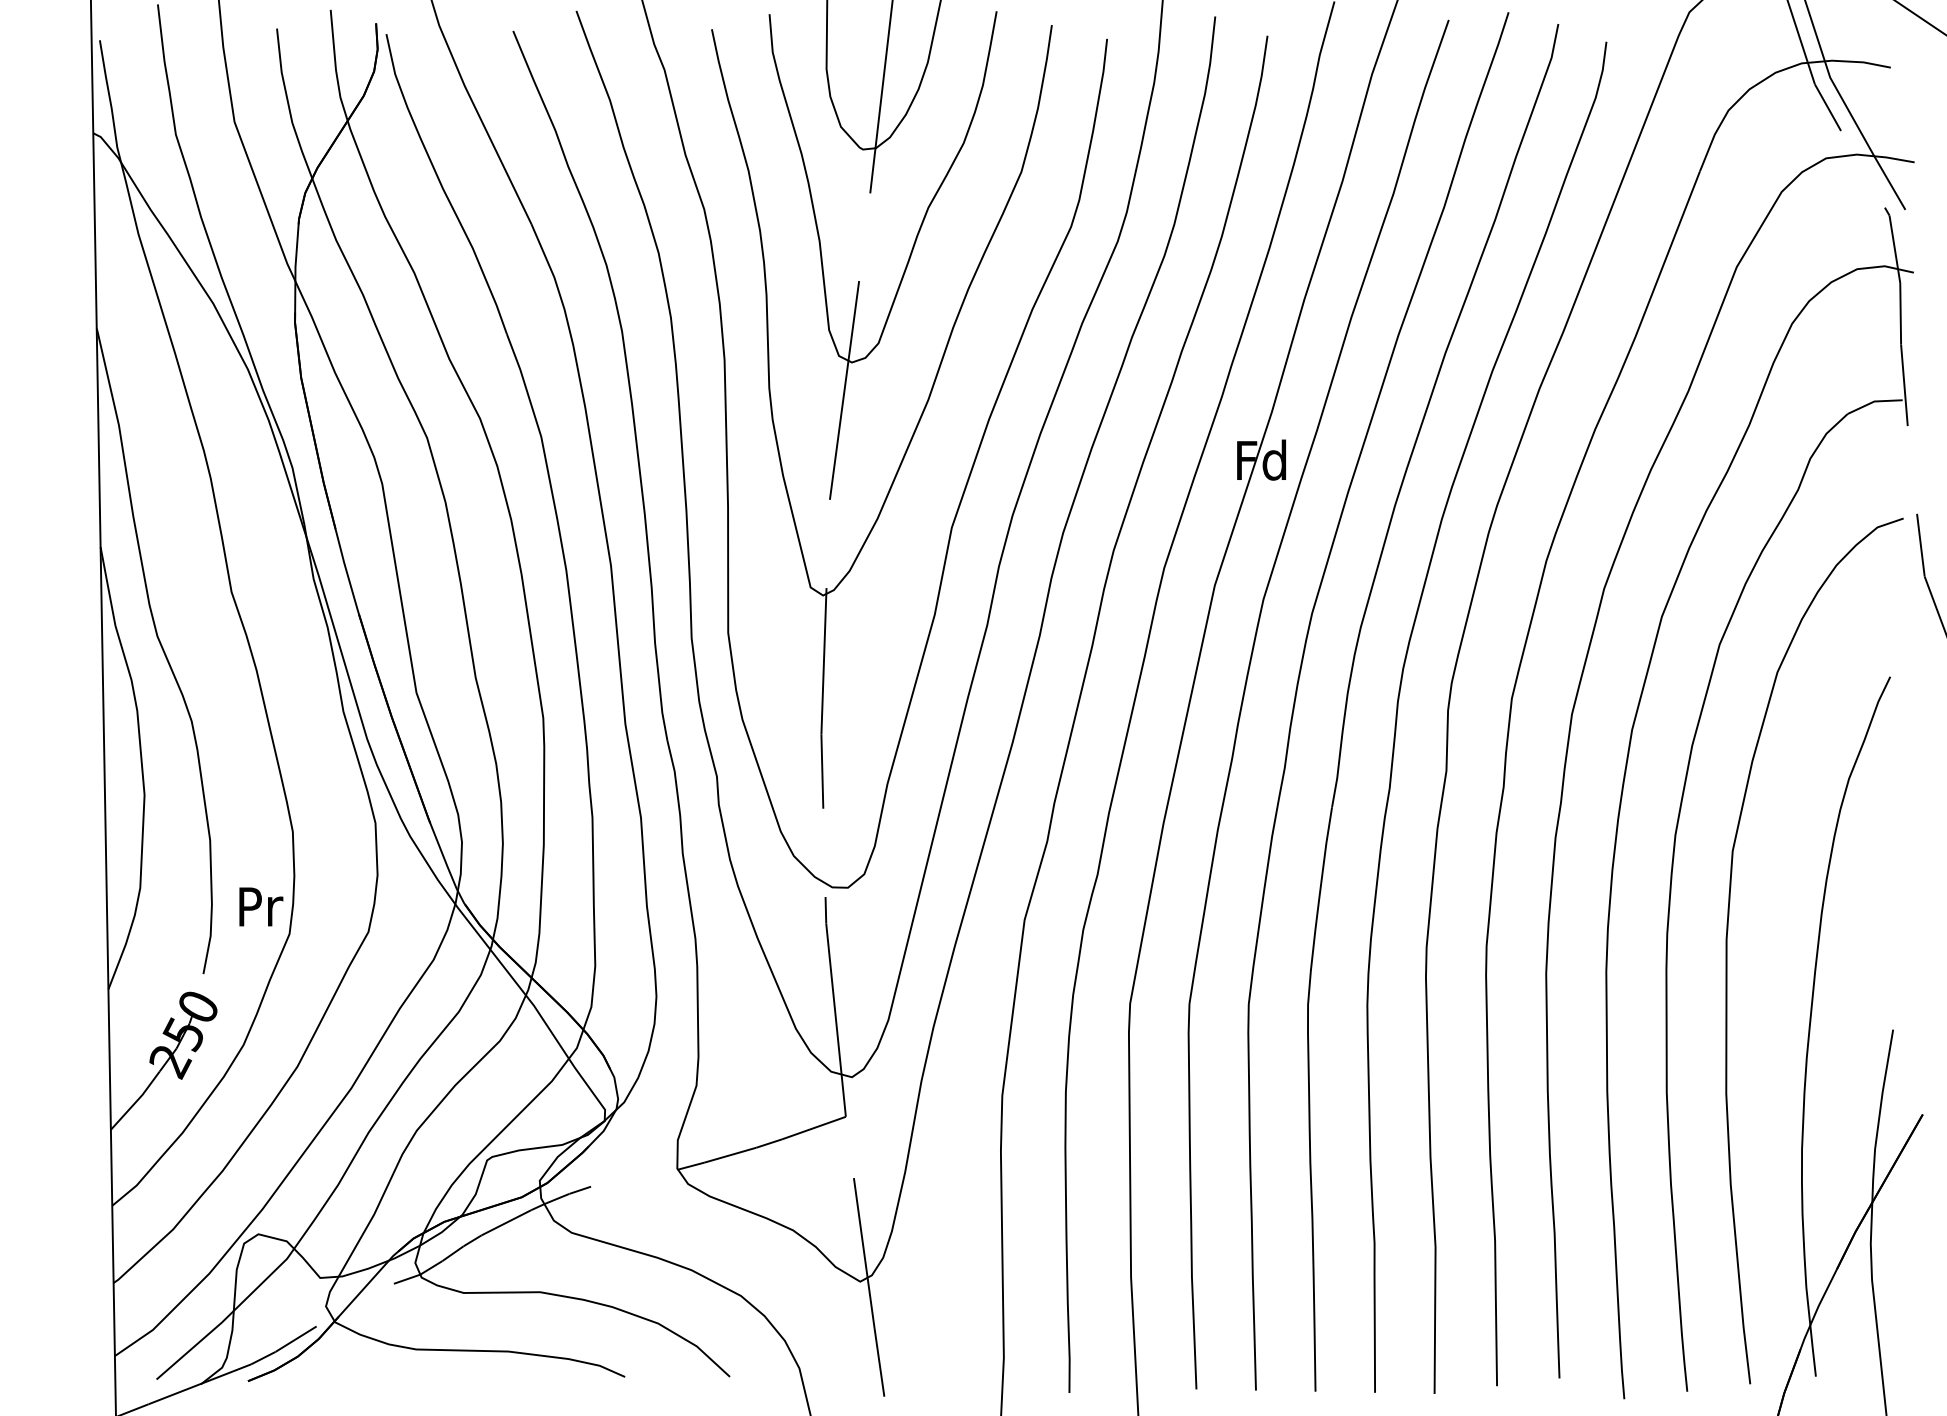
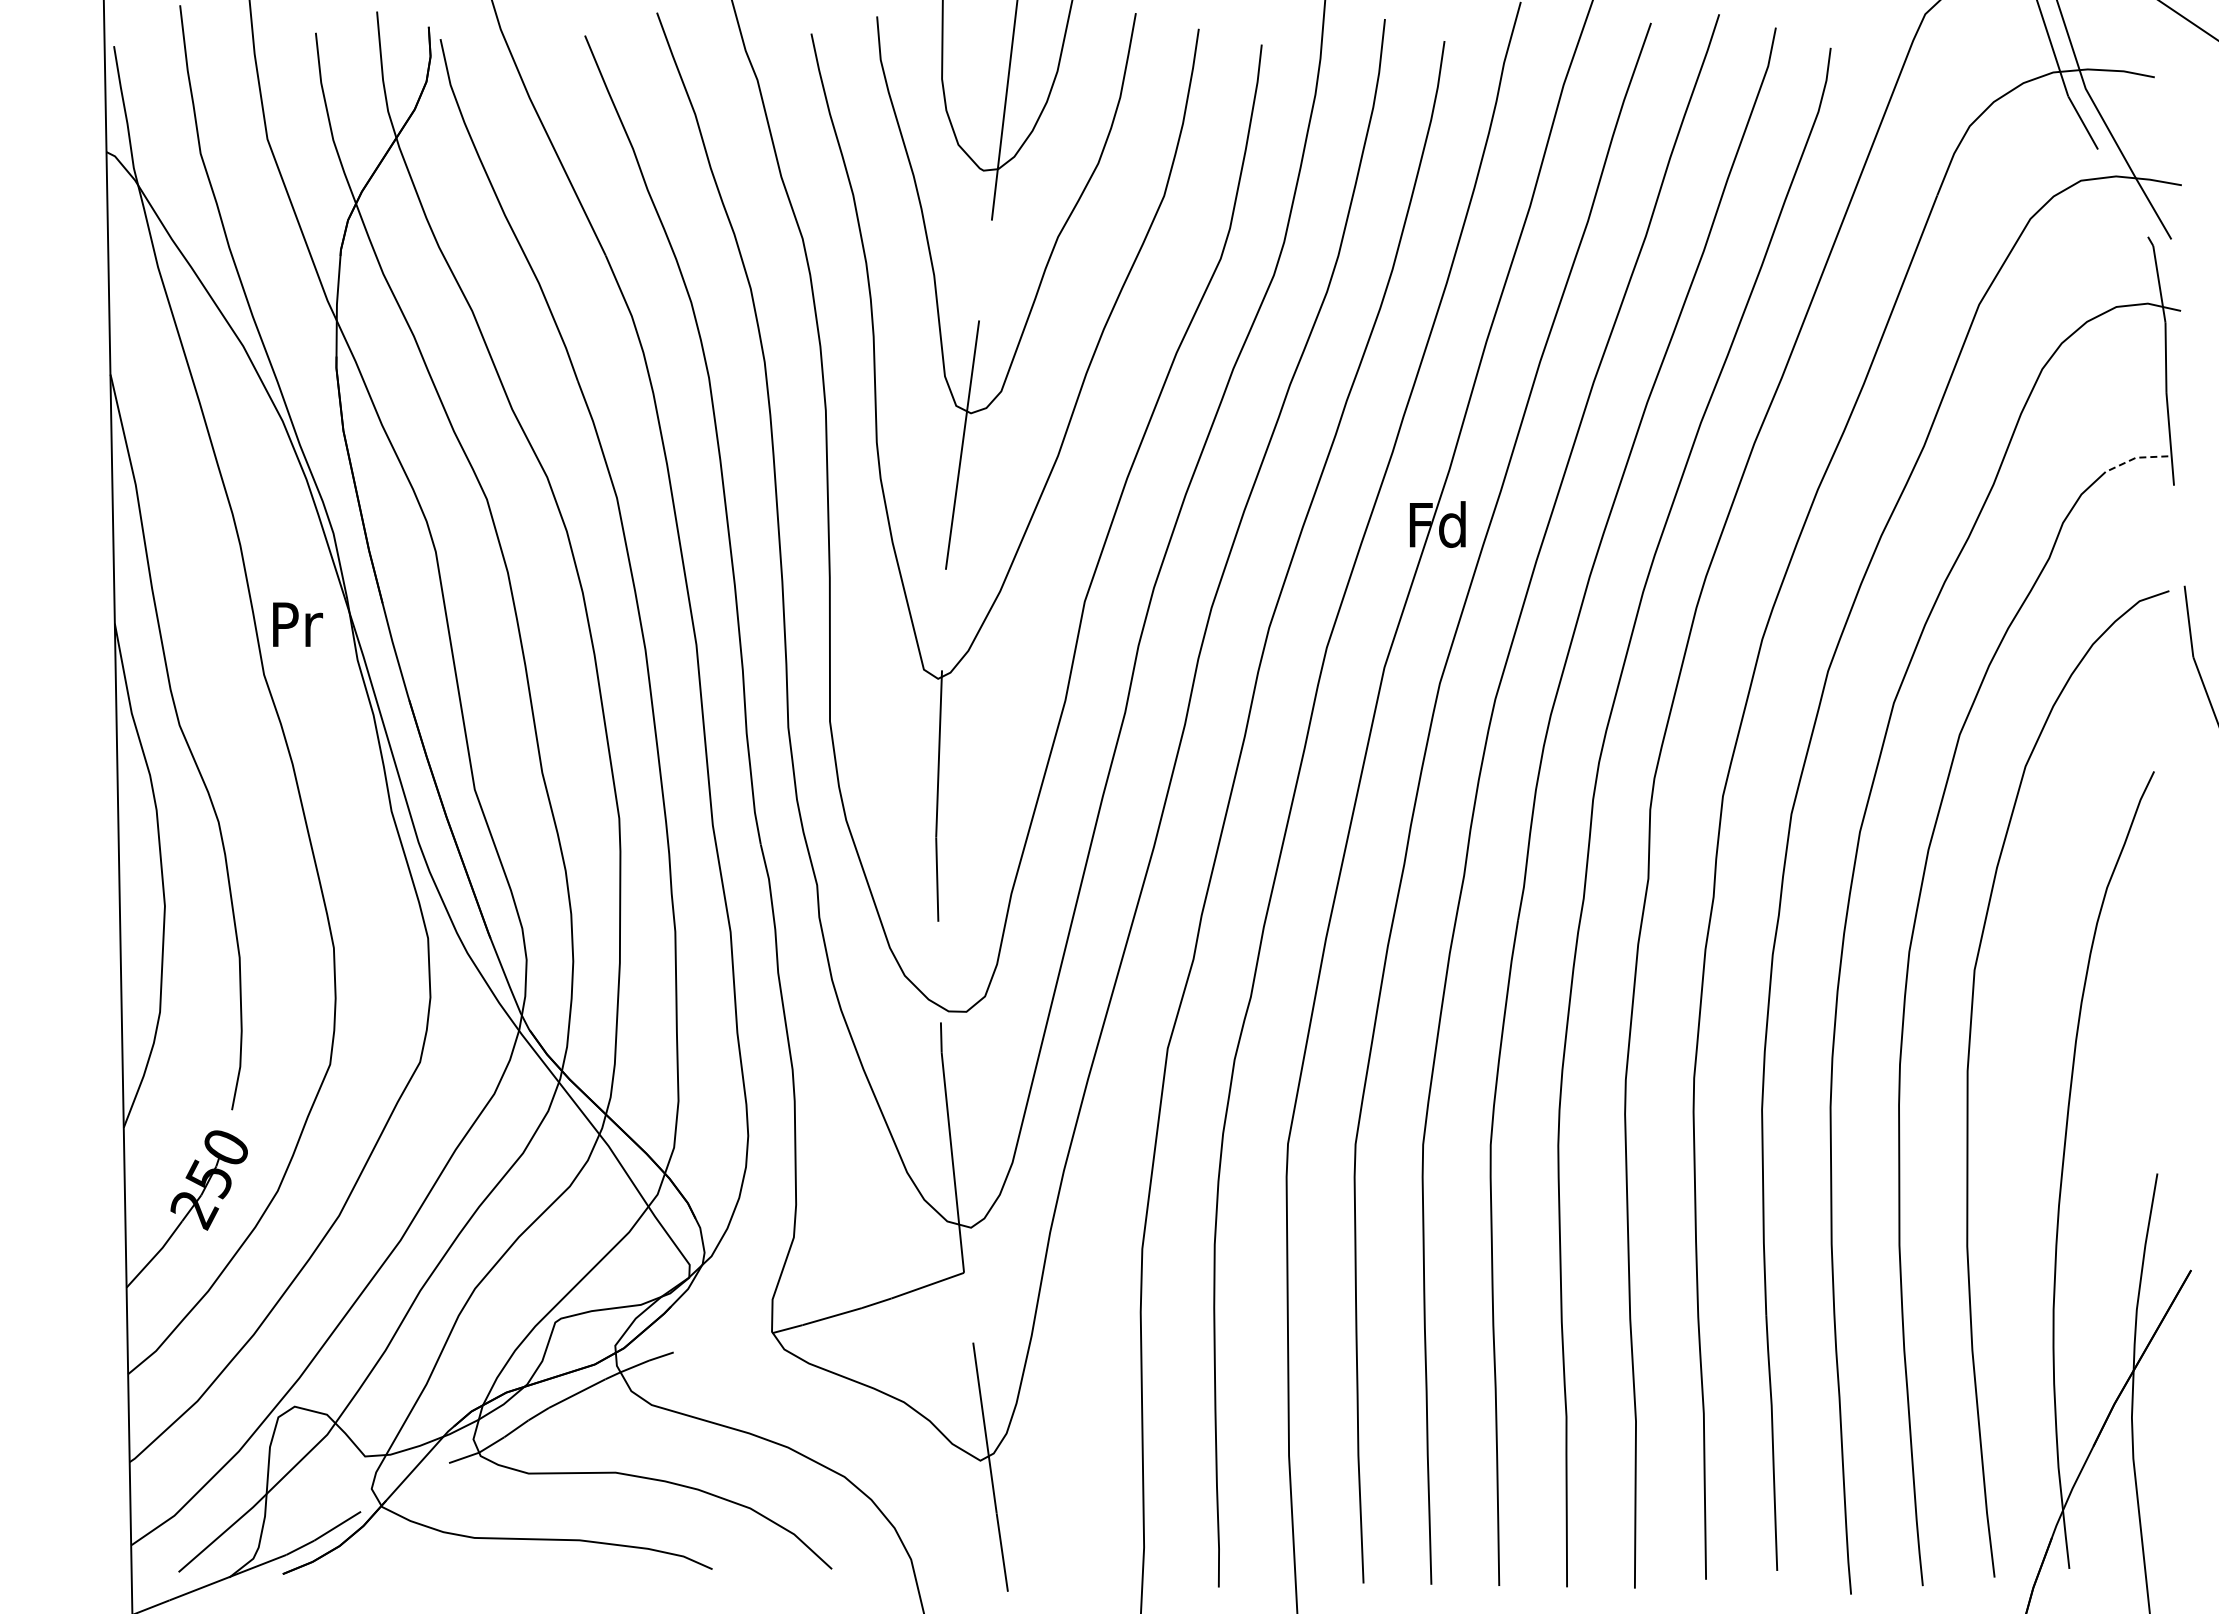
line: (1874, 401) -> (2136, 457), solid -> dashed
text: (260, 906) -> (297, 624), moved

